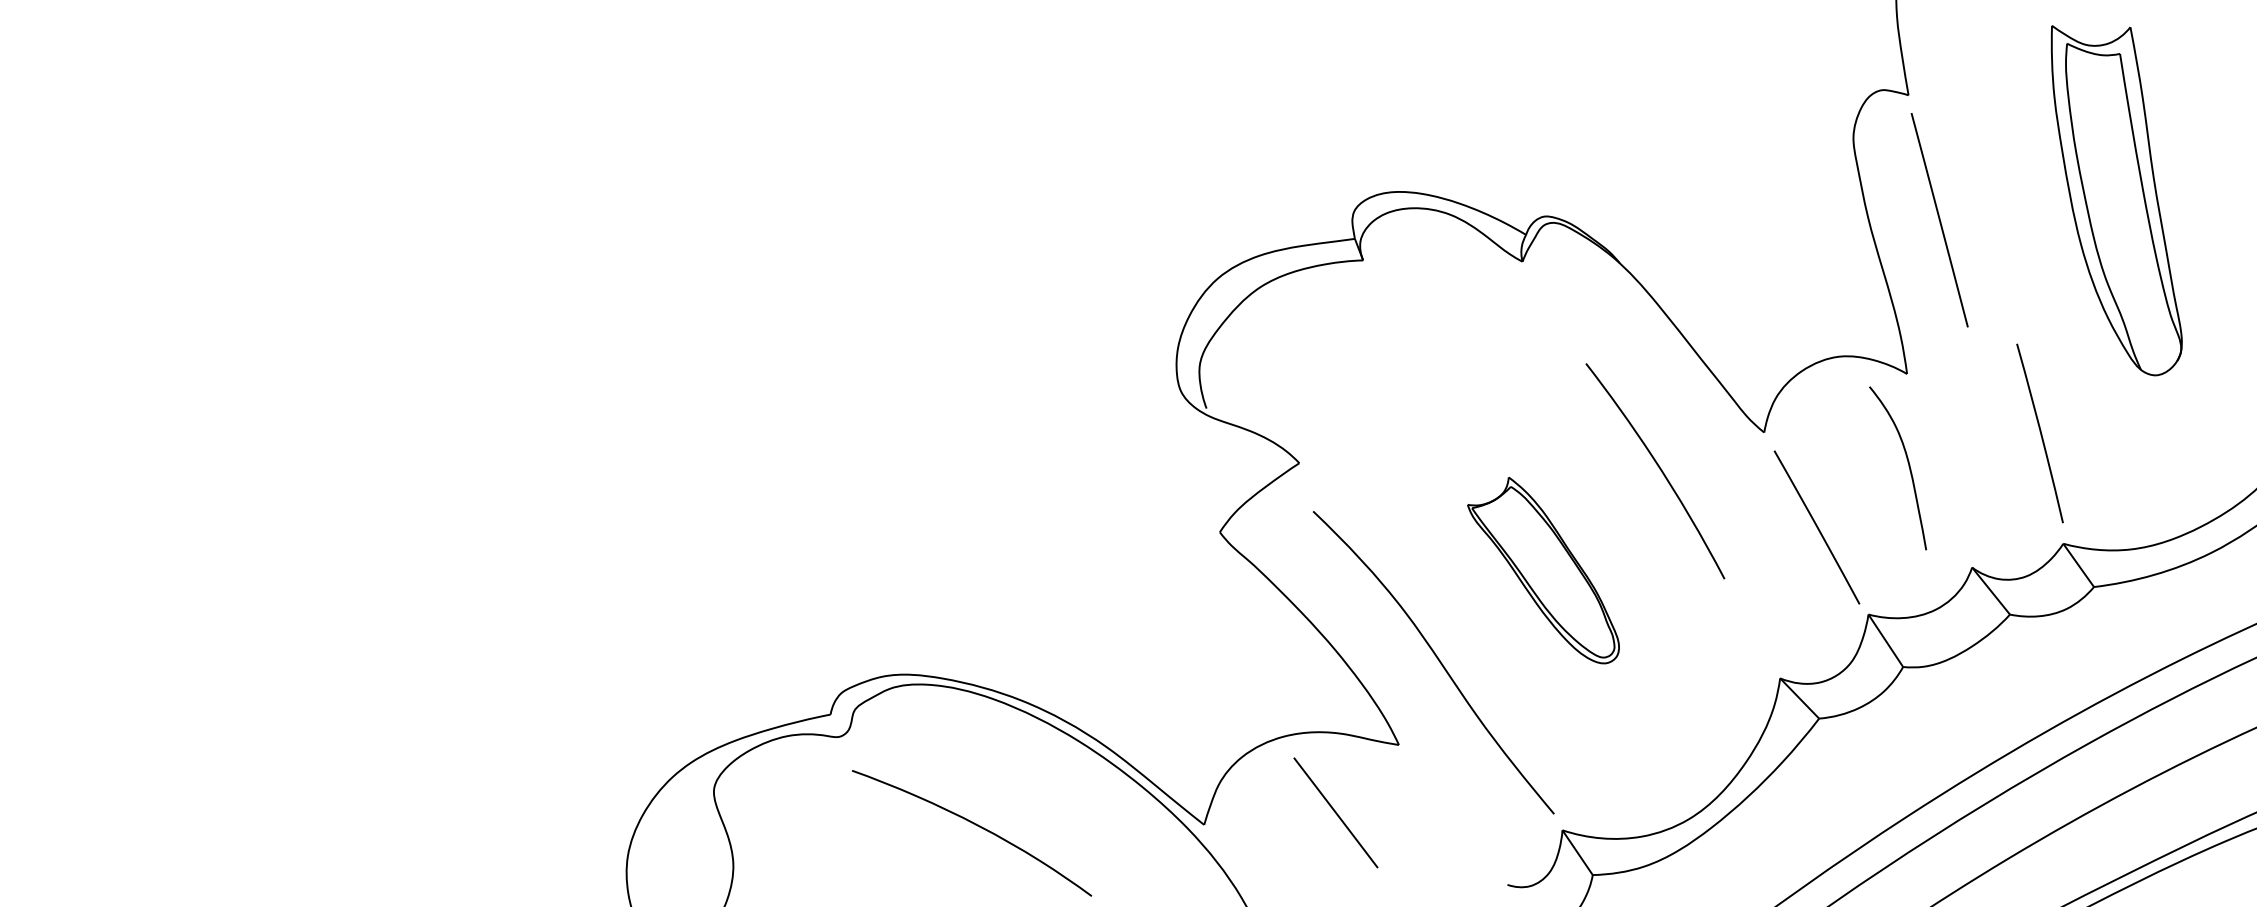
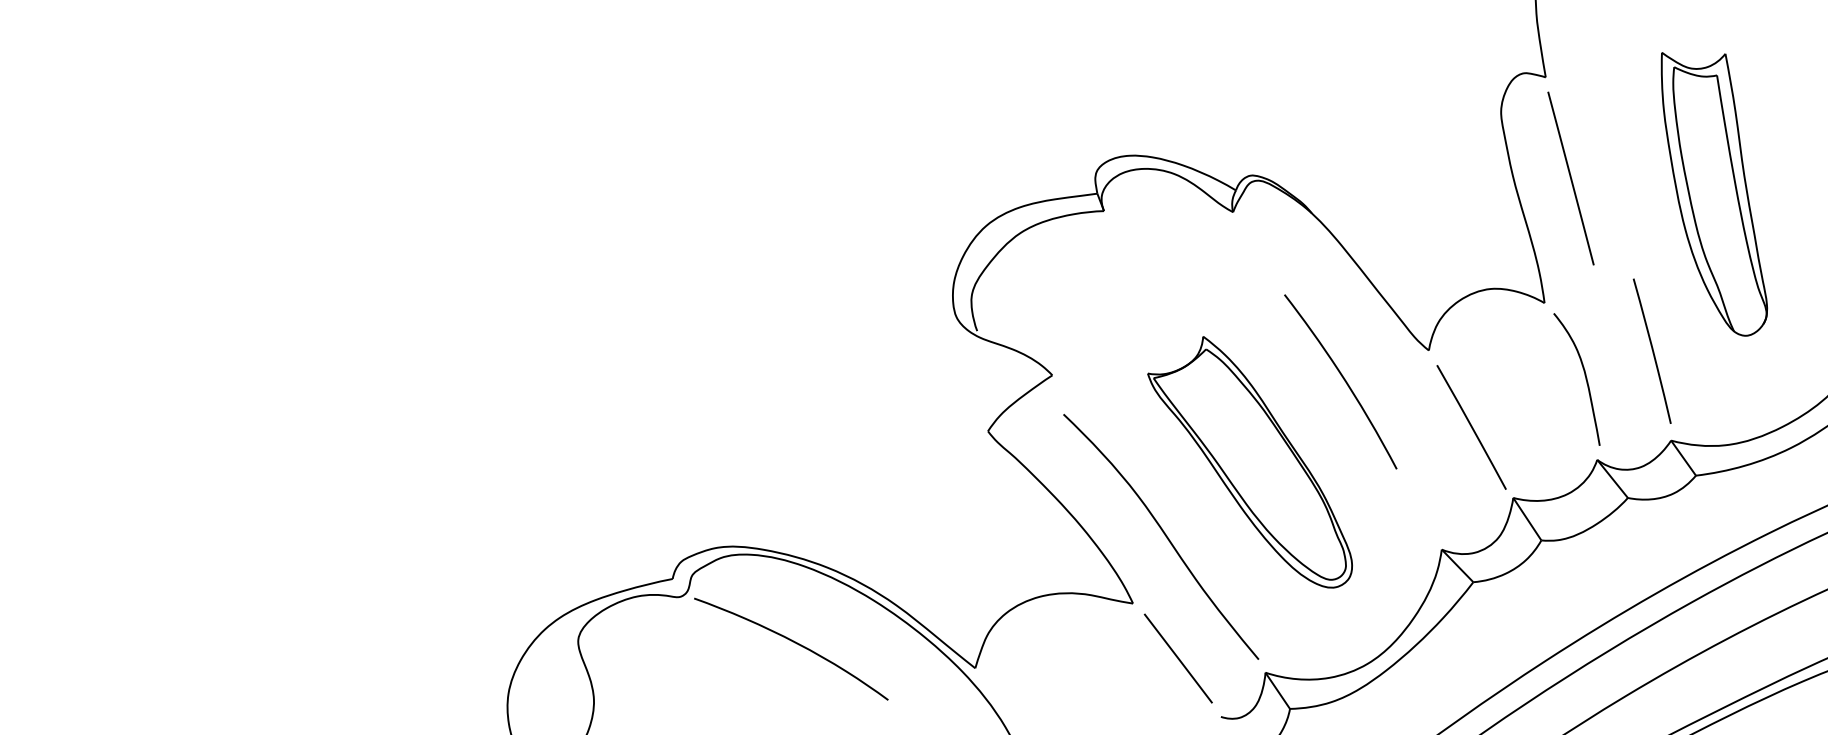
part: (2116, 200) -> (1714, 194), moved
curve: (1908, 466) -> (1585, 378), moved
part: (1543, 570) -> (1250, 462), size x1.67
line: (1335, 812) -> (1178, 658), moved
curve: (975, 825) -> (794, 642), moved

